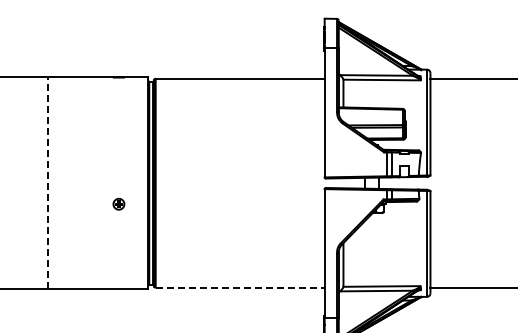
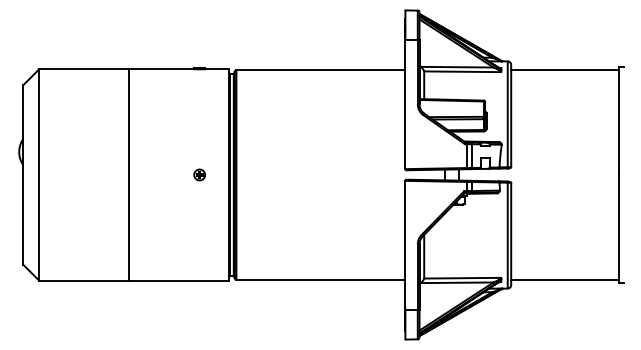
line: (48, 183) -> (129, 175), dashed -> solid
part: (118, 203) -> (199, 174), moved
line: (240, 287) -> (321, 279), dashed -> solid

